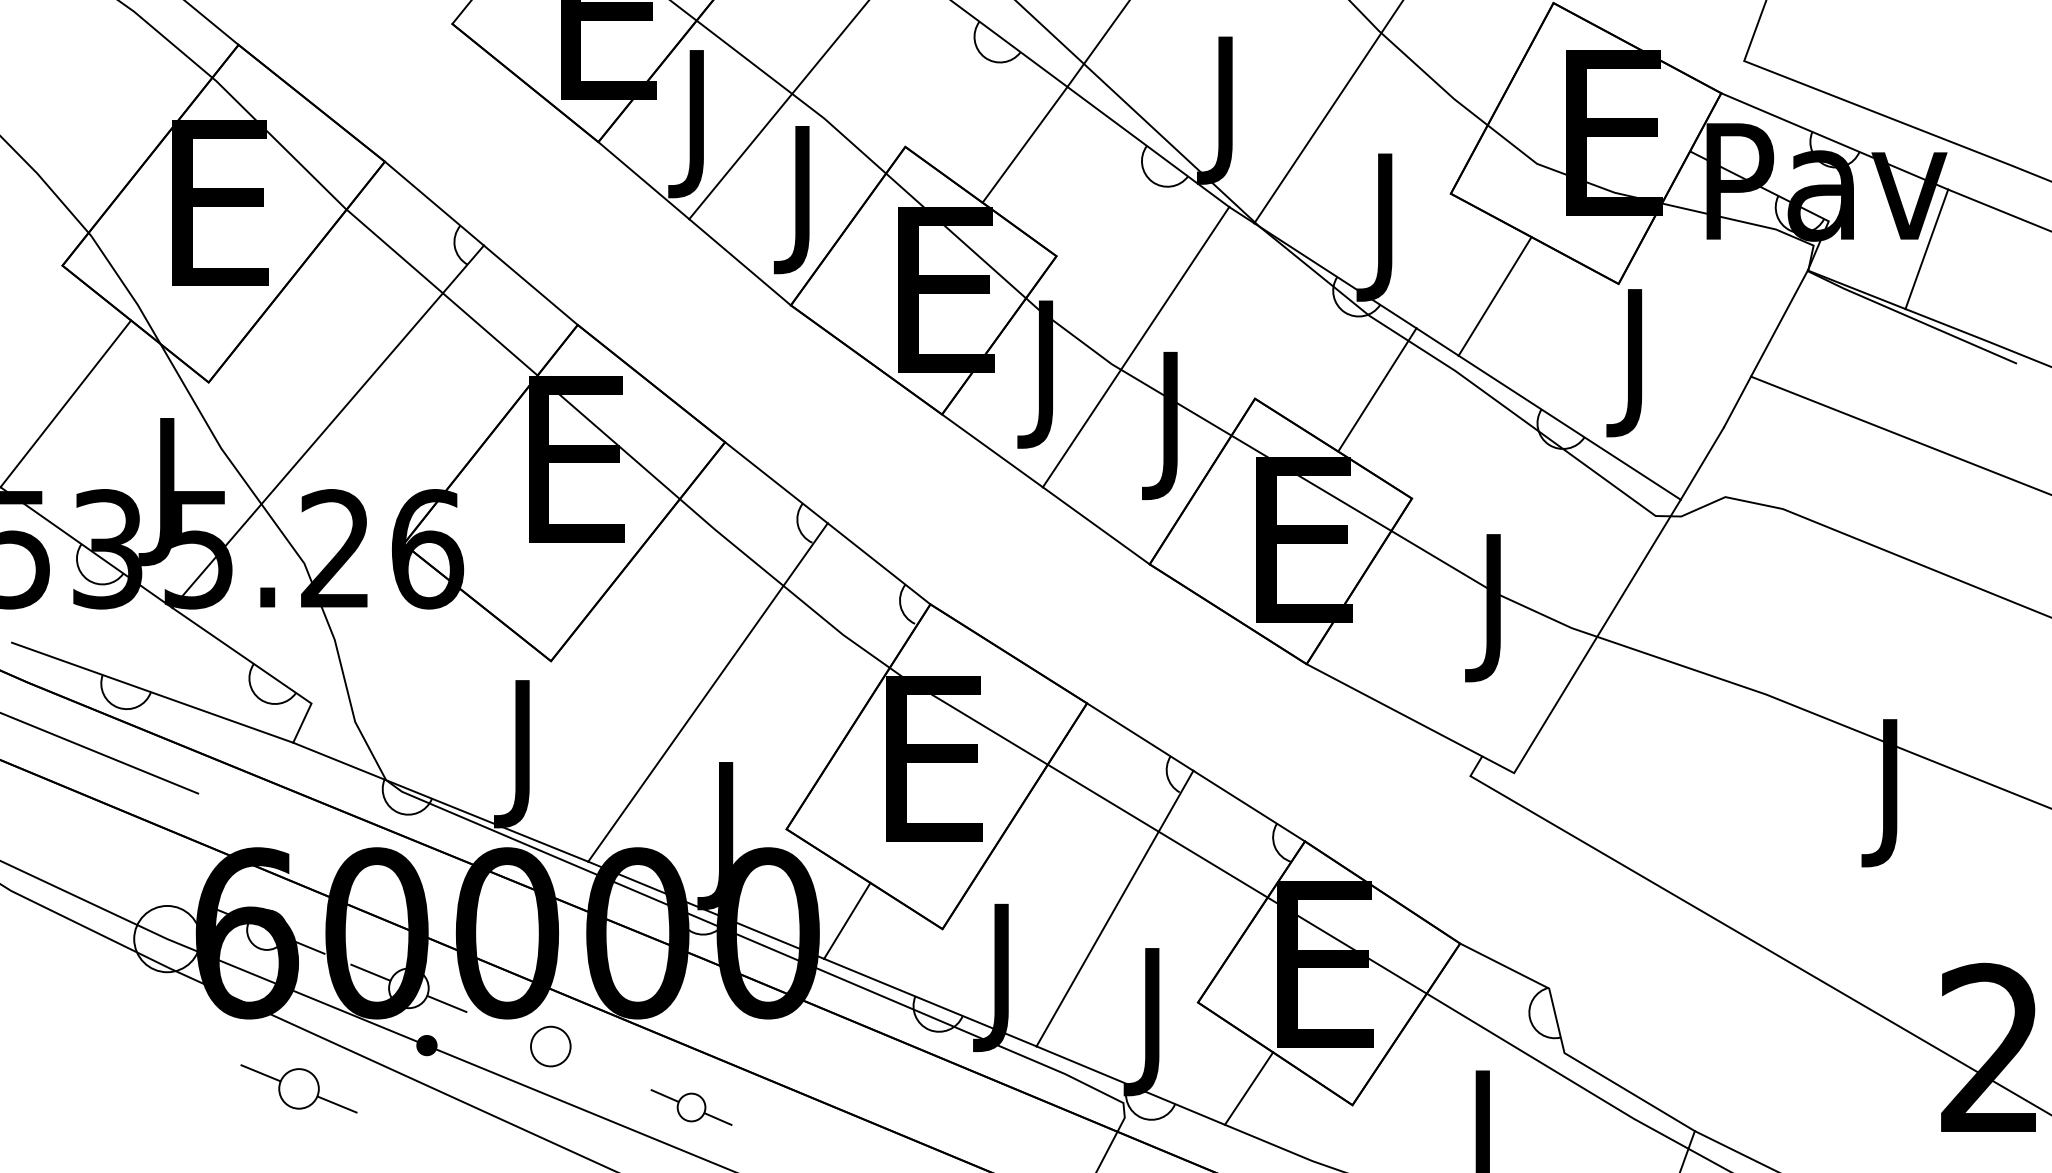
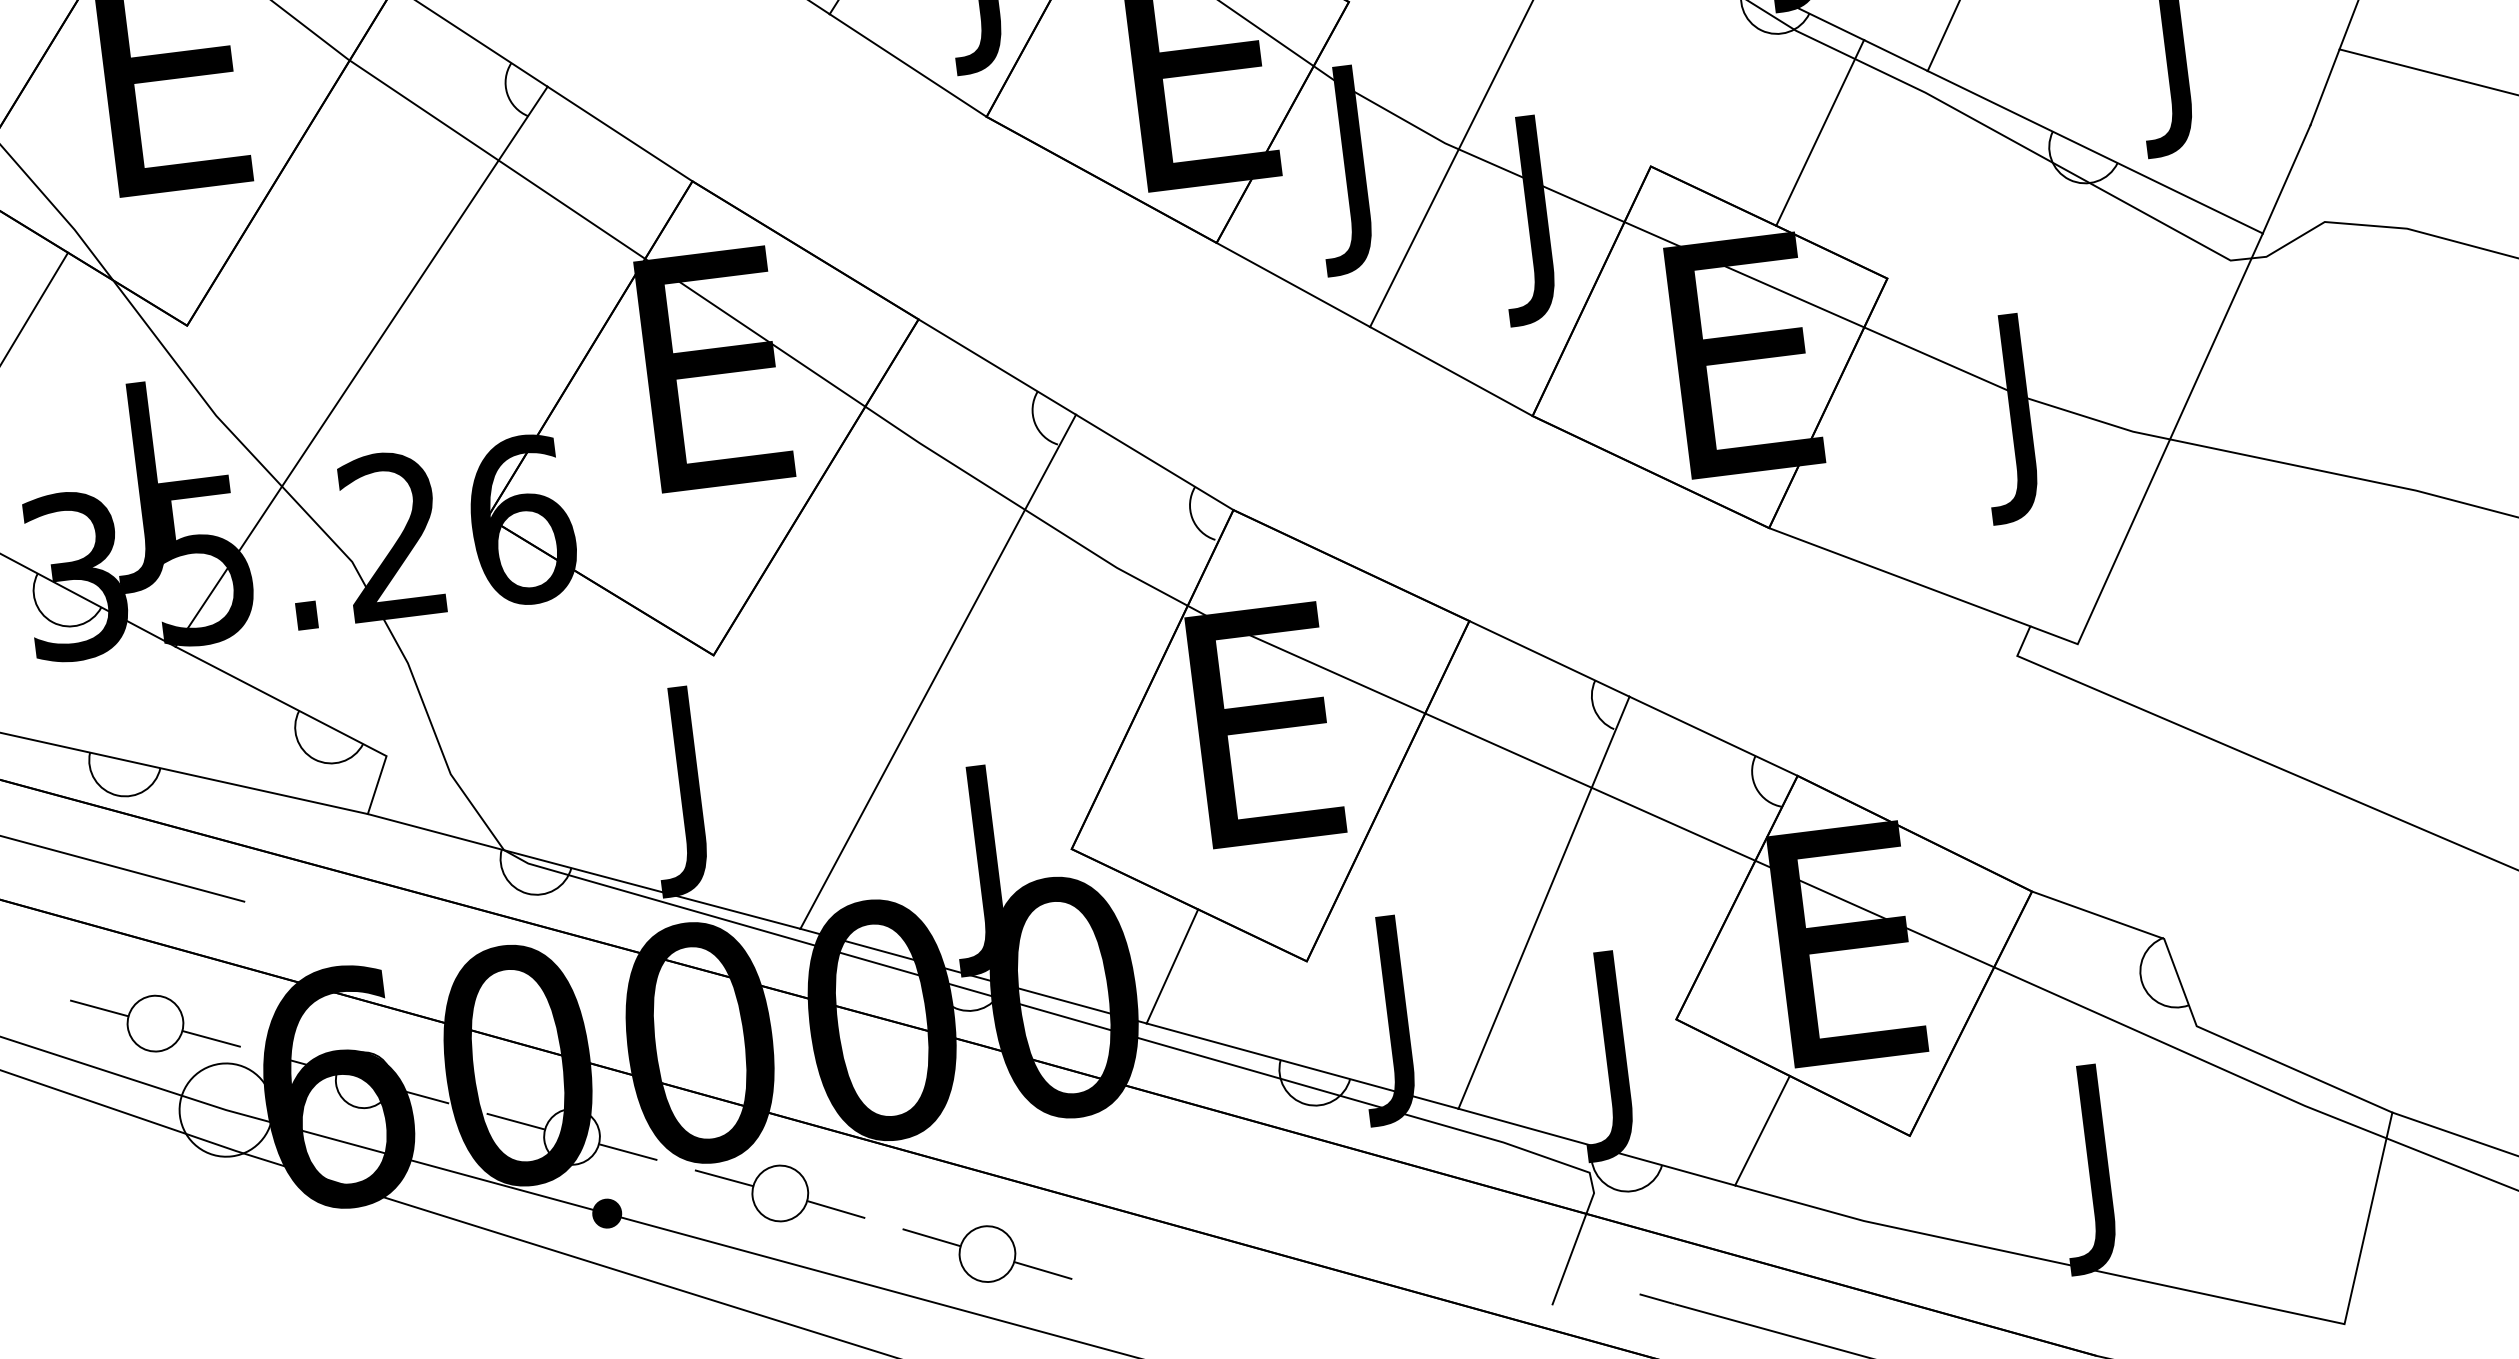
line: (512, 1030) -> (724, 1177), added
line: (588, 1062) -> (835, 1209), added
part: (298, 1088) -> (154, 1023), moved
part: (691, 1107) -> (987, 1254), size x1.43

